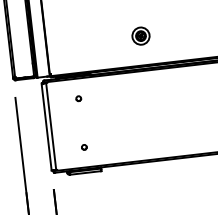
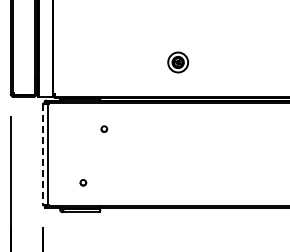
part: (140, 36) -> (177, 62), moved
part: (78, 98) -> (104, 128), moved
line: (46, 127) -> (42, 154), solid -> dashed

